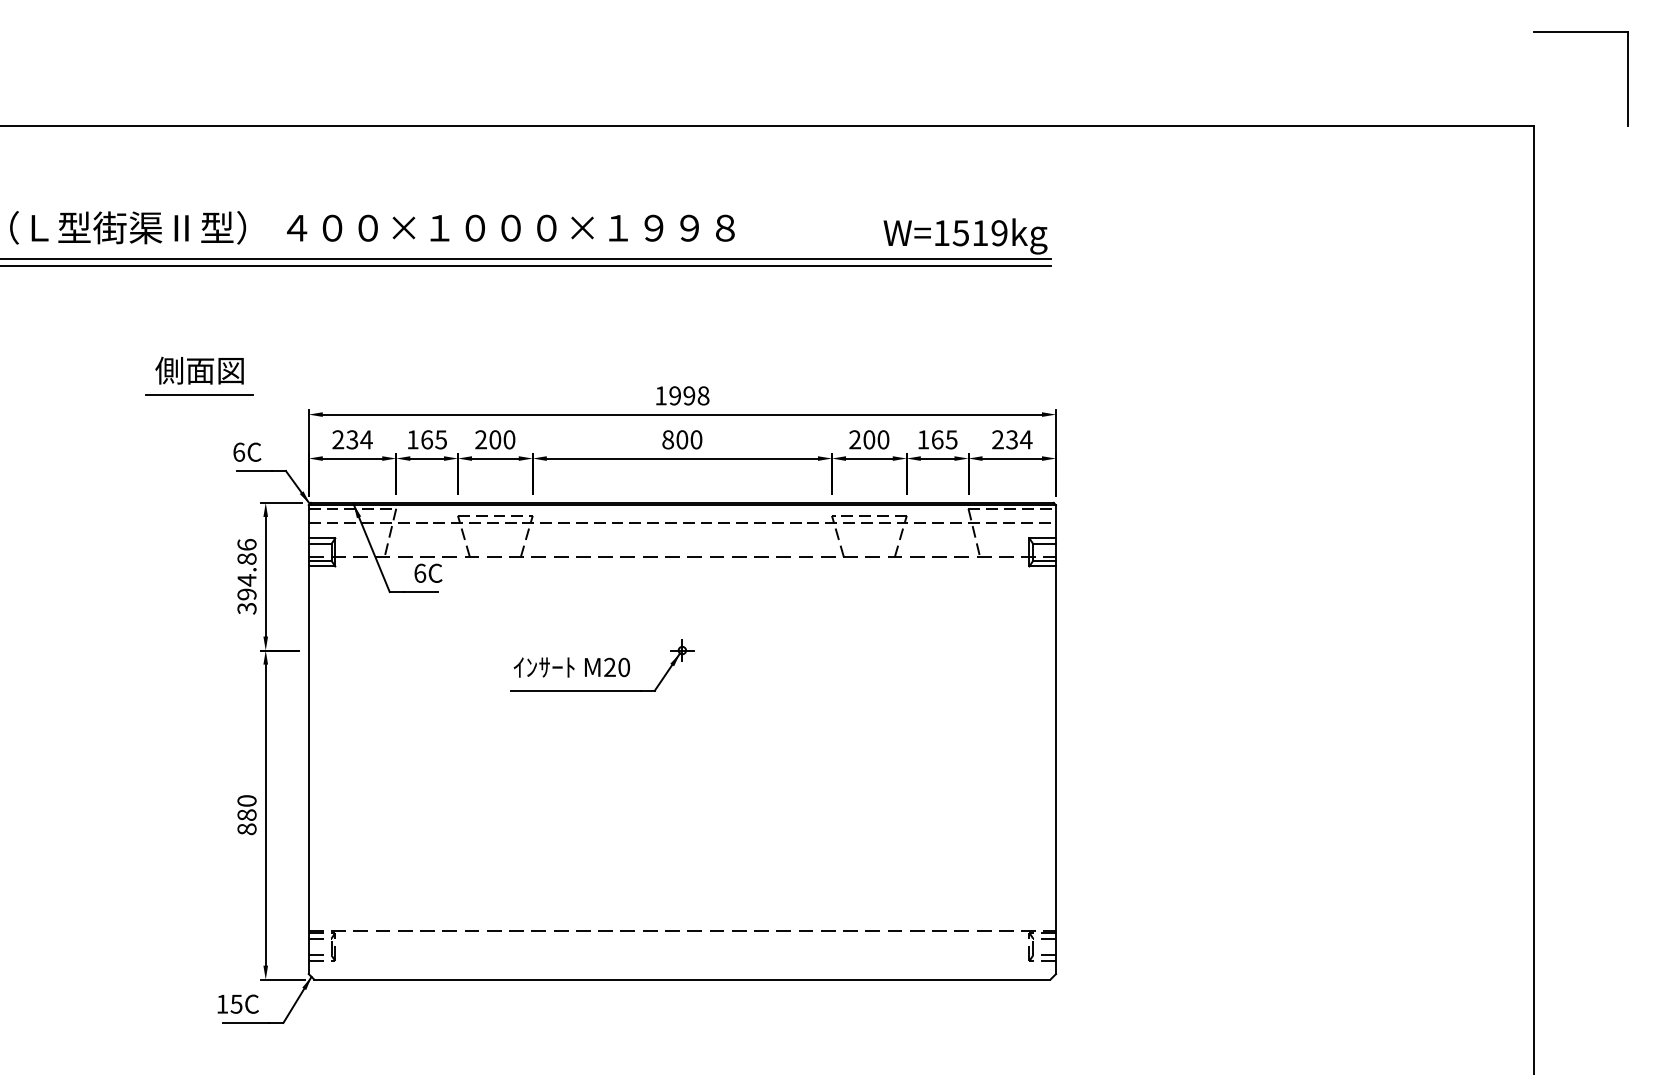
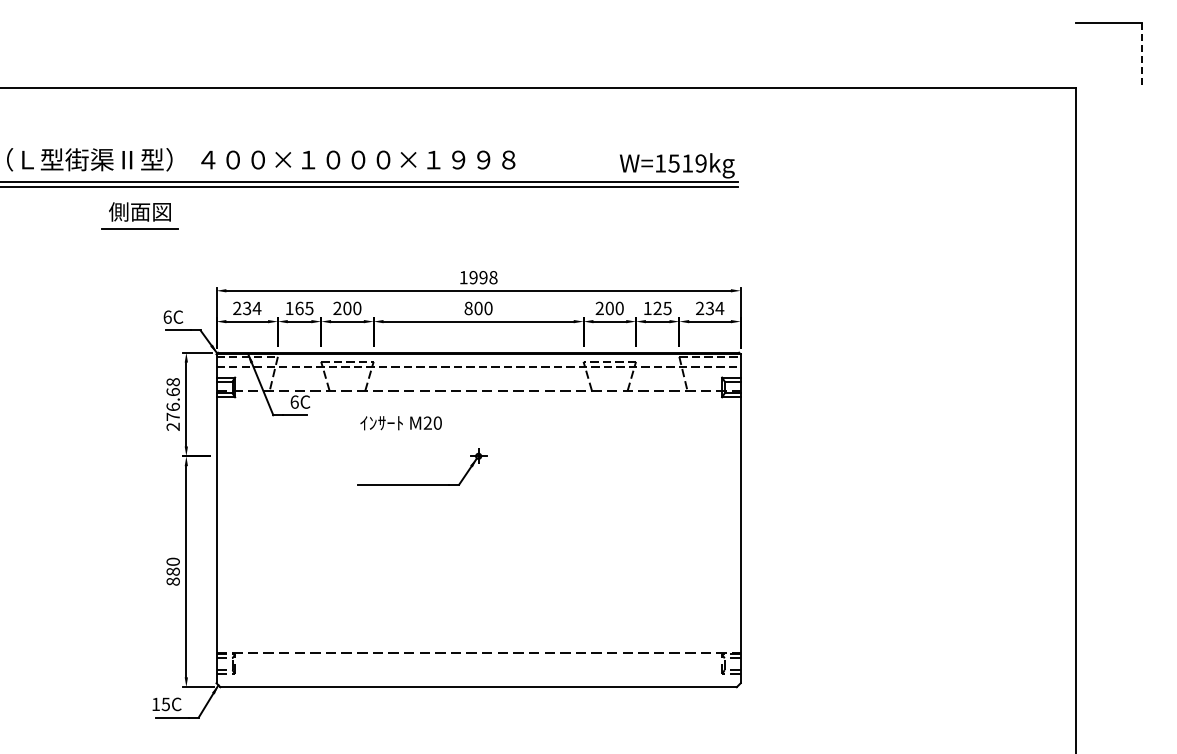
line: (1627, 79) -> (1141, 55), solid -> dashed
part: (198, 375) -> (139, 215), moved
text: (937, 439) -> (657, 308), 165 -> 125
text: (245, 576) -> (172, 404), 394.86 -> 276.68
text: (571, 667) -> (400, 423), moved

